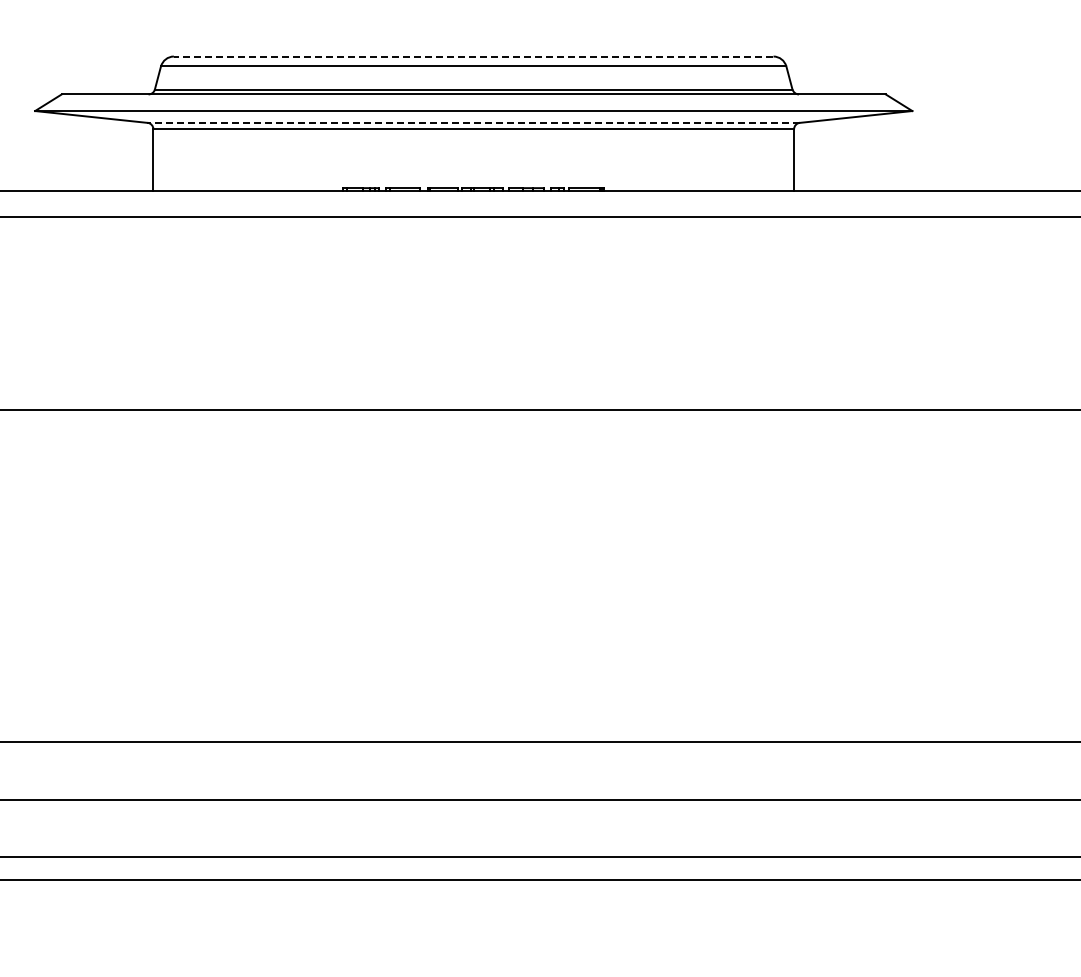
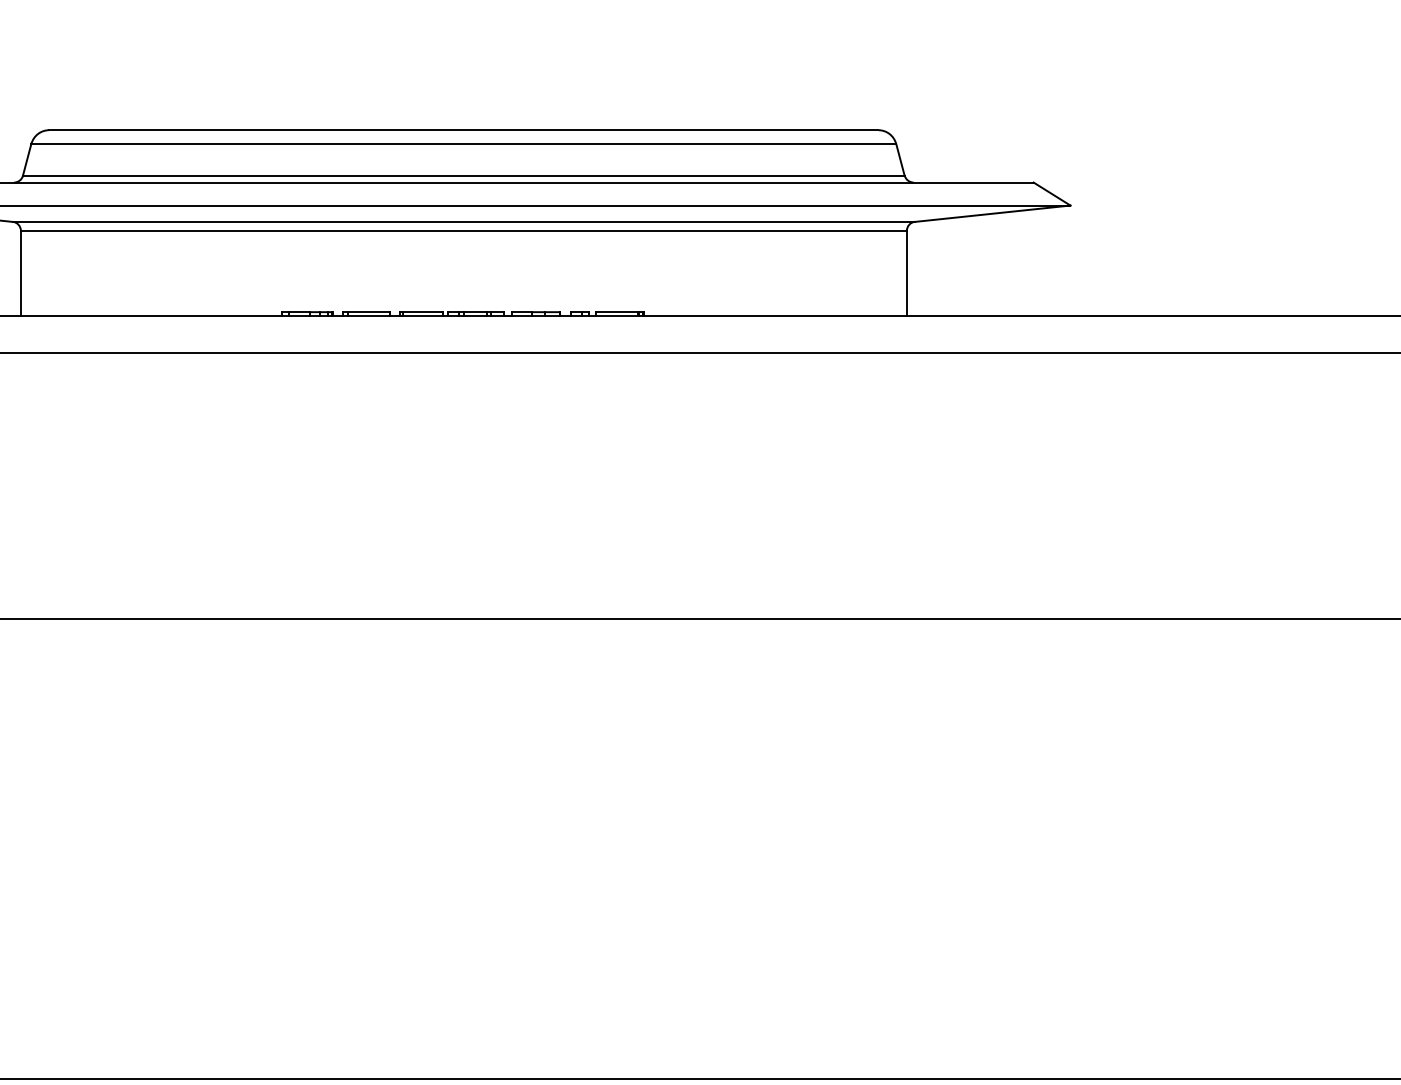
line: (473, 56) -> (463, 130), dashed -> solid
line: (473, 122) -> (463, 221), dashed -> solid

